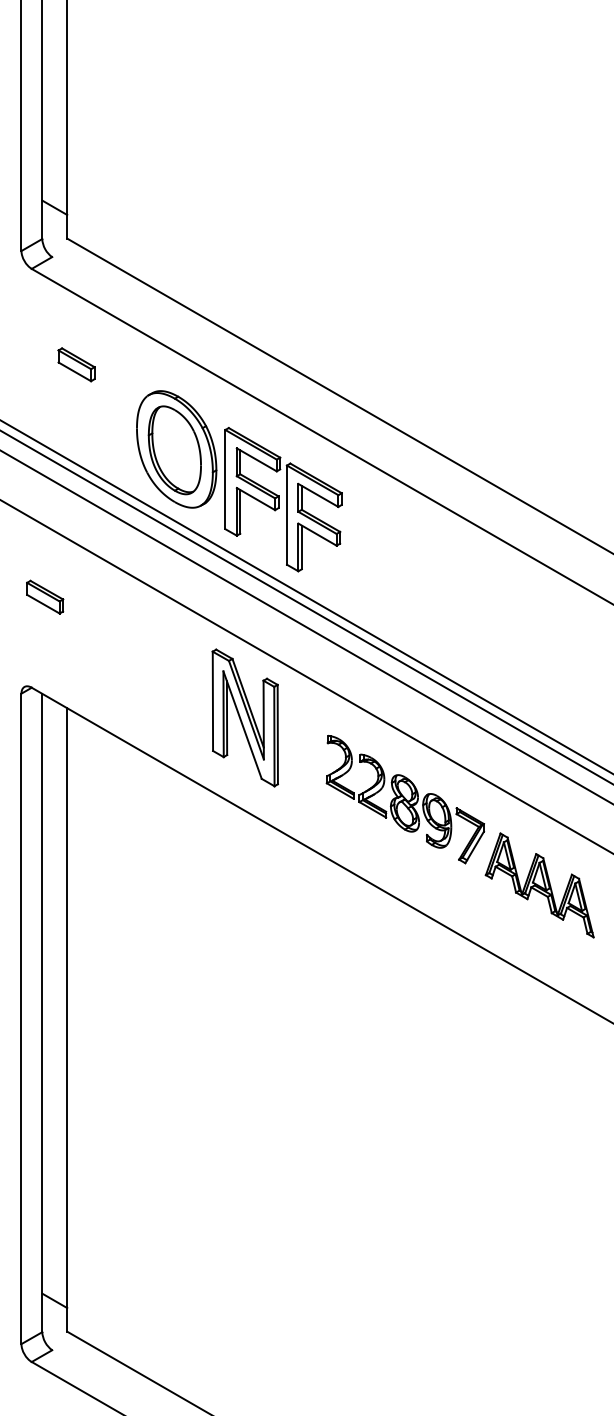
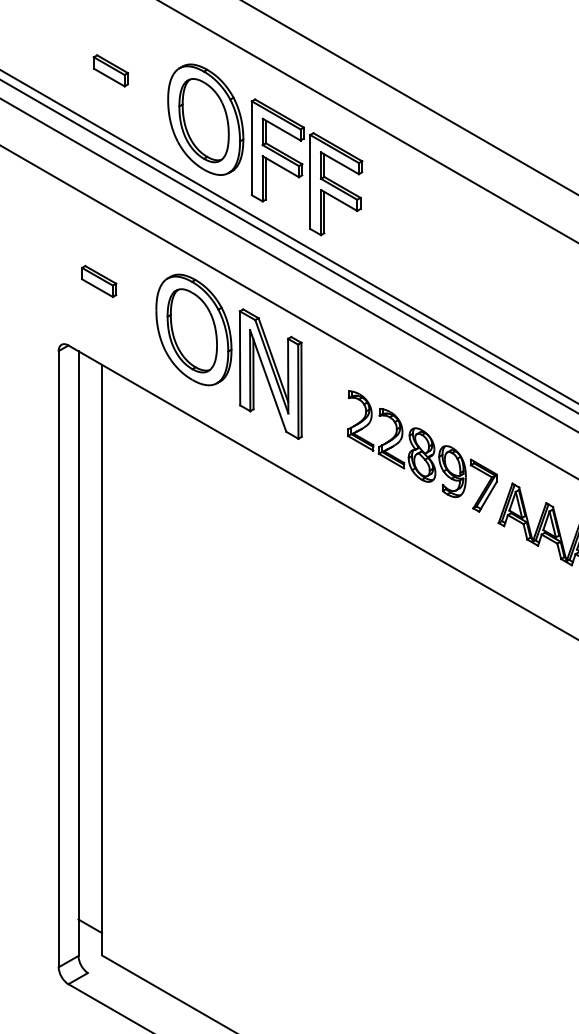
part: (76, 364) -> (110, 70), moved
part: (45, 596) -> (99, 280), moved
part: (163, 671) -> (193, 330), added

